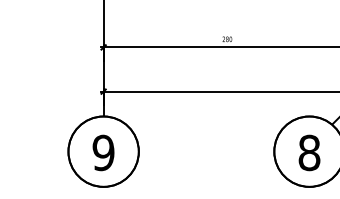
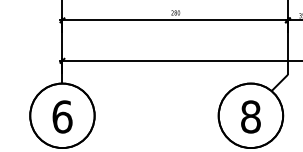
text: (103, 152) -> (62, 116), 9 -> 6

